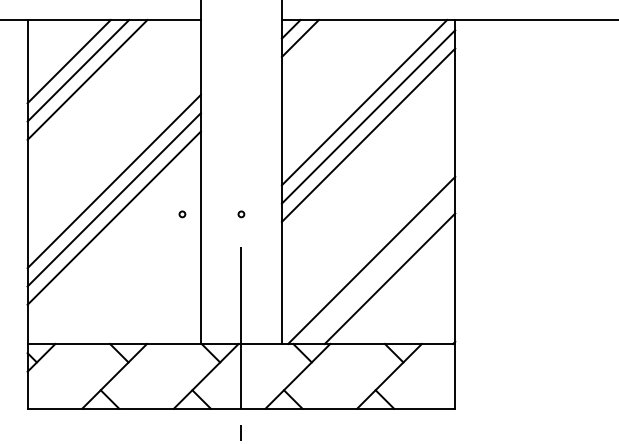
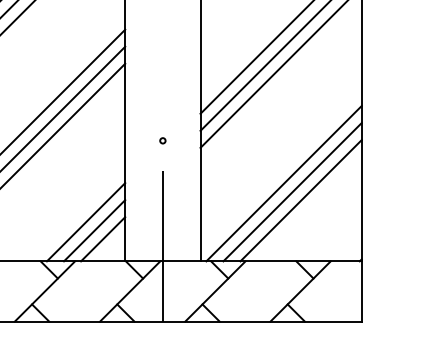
circle: (182, 214) -> (108, 140), removed
line: (380, 269) -> (292, 192), added
line: (158, 301) -> (85, 221), added
line: (167, 310) -> (94, 230), added
line: (176, 319) -> (102, 238), added

